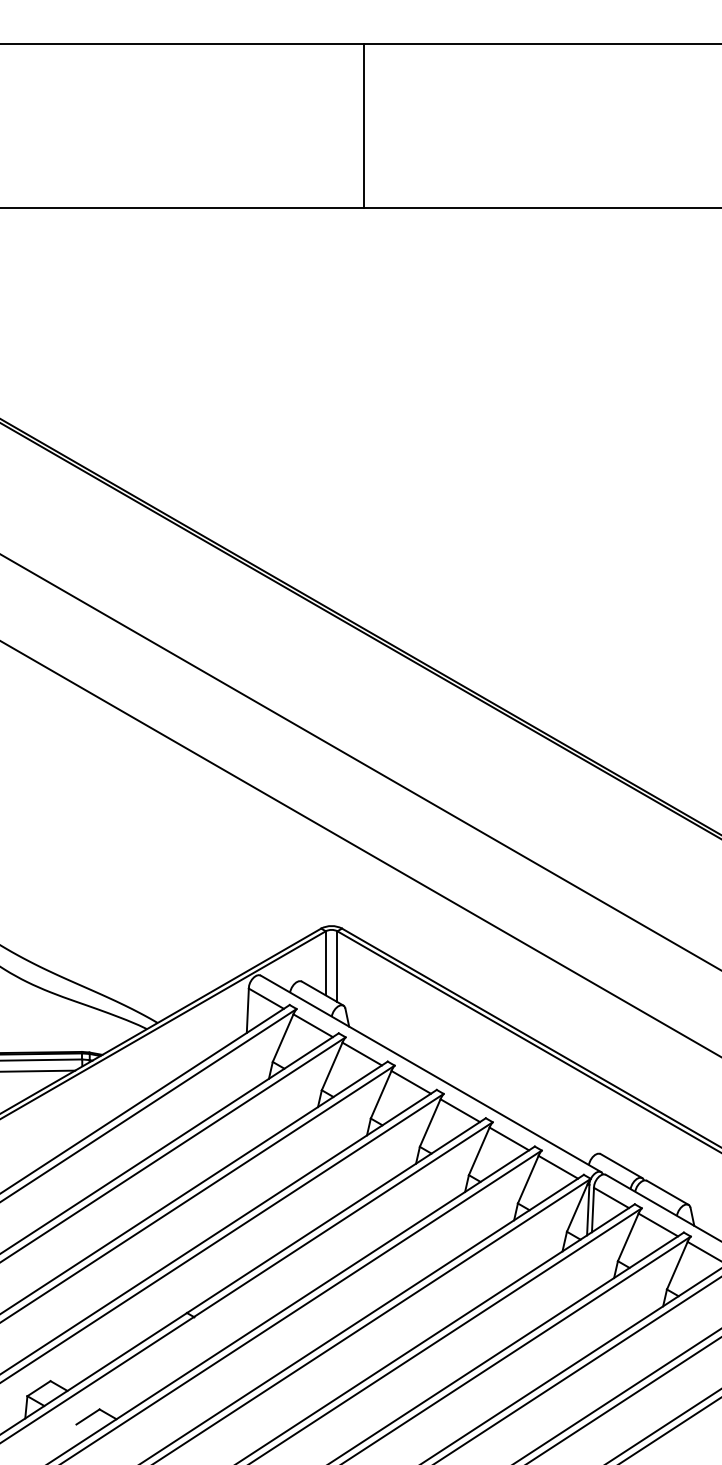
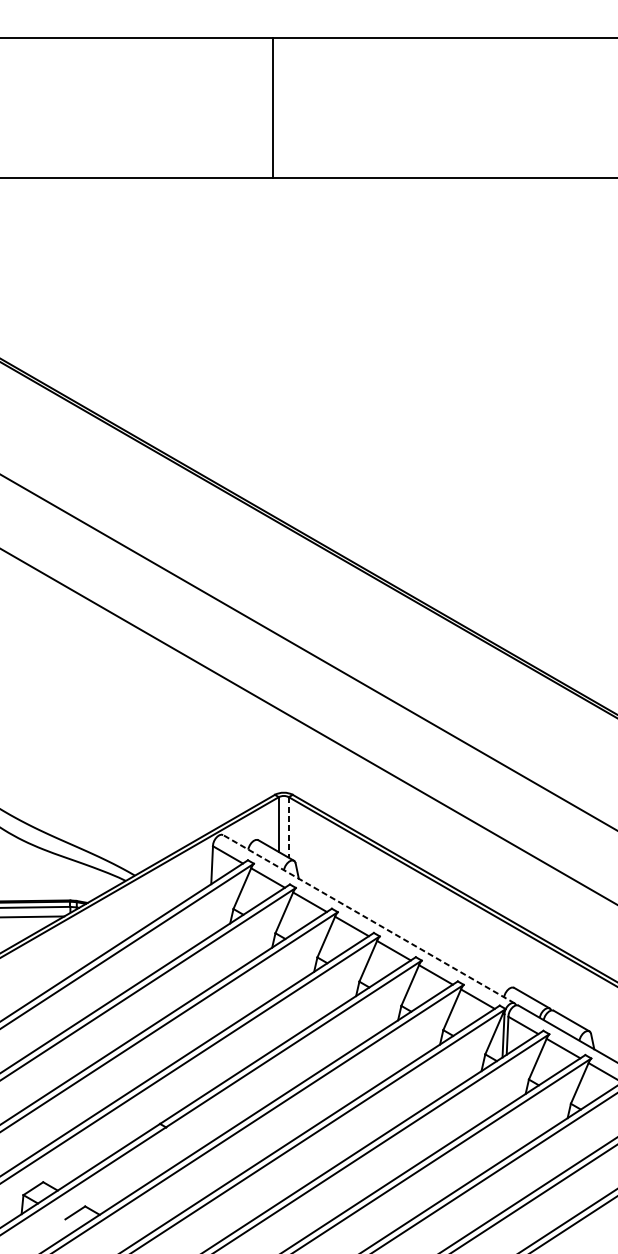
line: (363, 125) -> (272, 107), moved
line: (337, 967) -> (288, 828), solid -> dashed
line: (430, 1073) -> (368, 918), solid -> dashed

